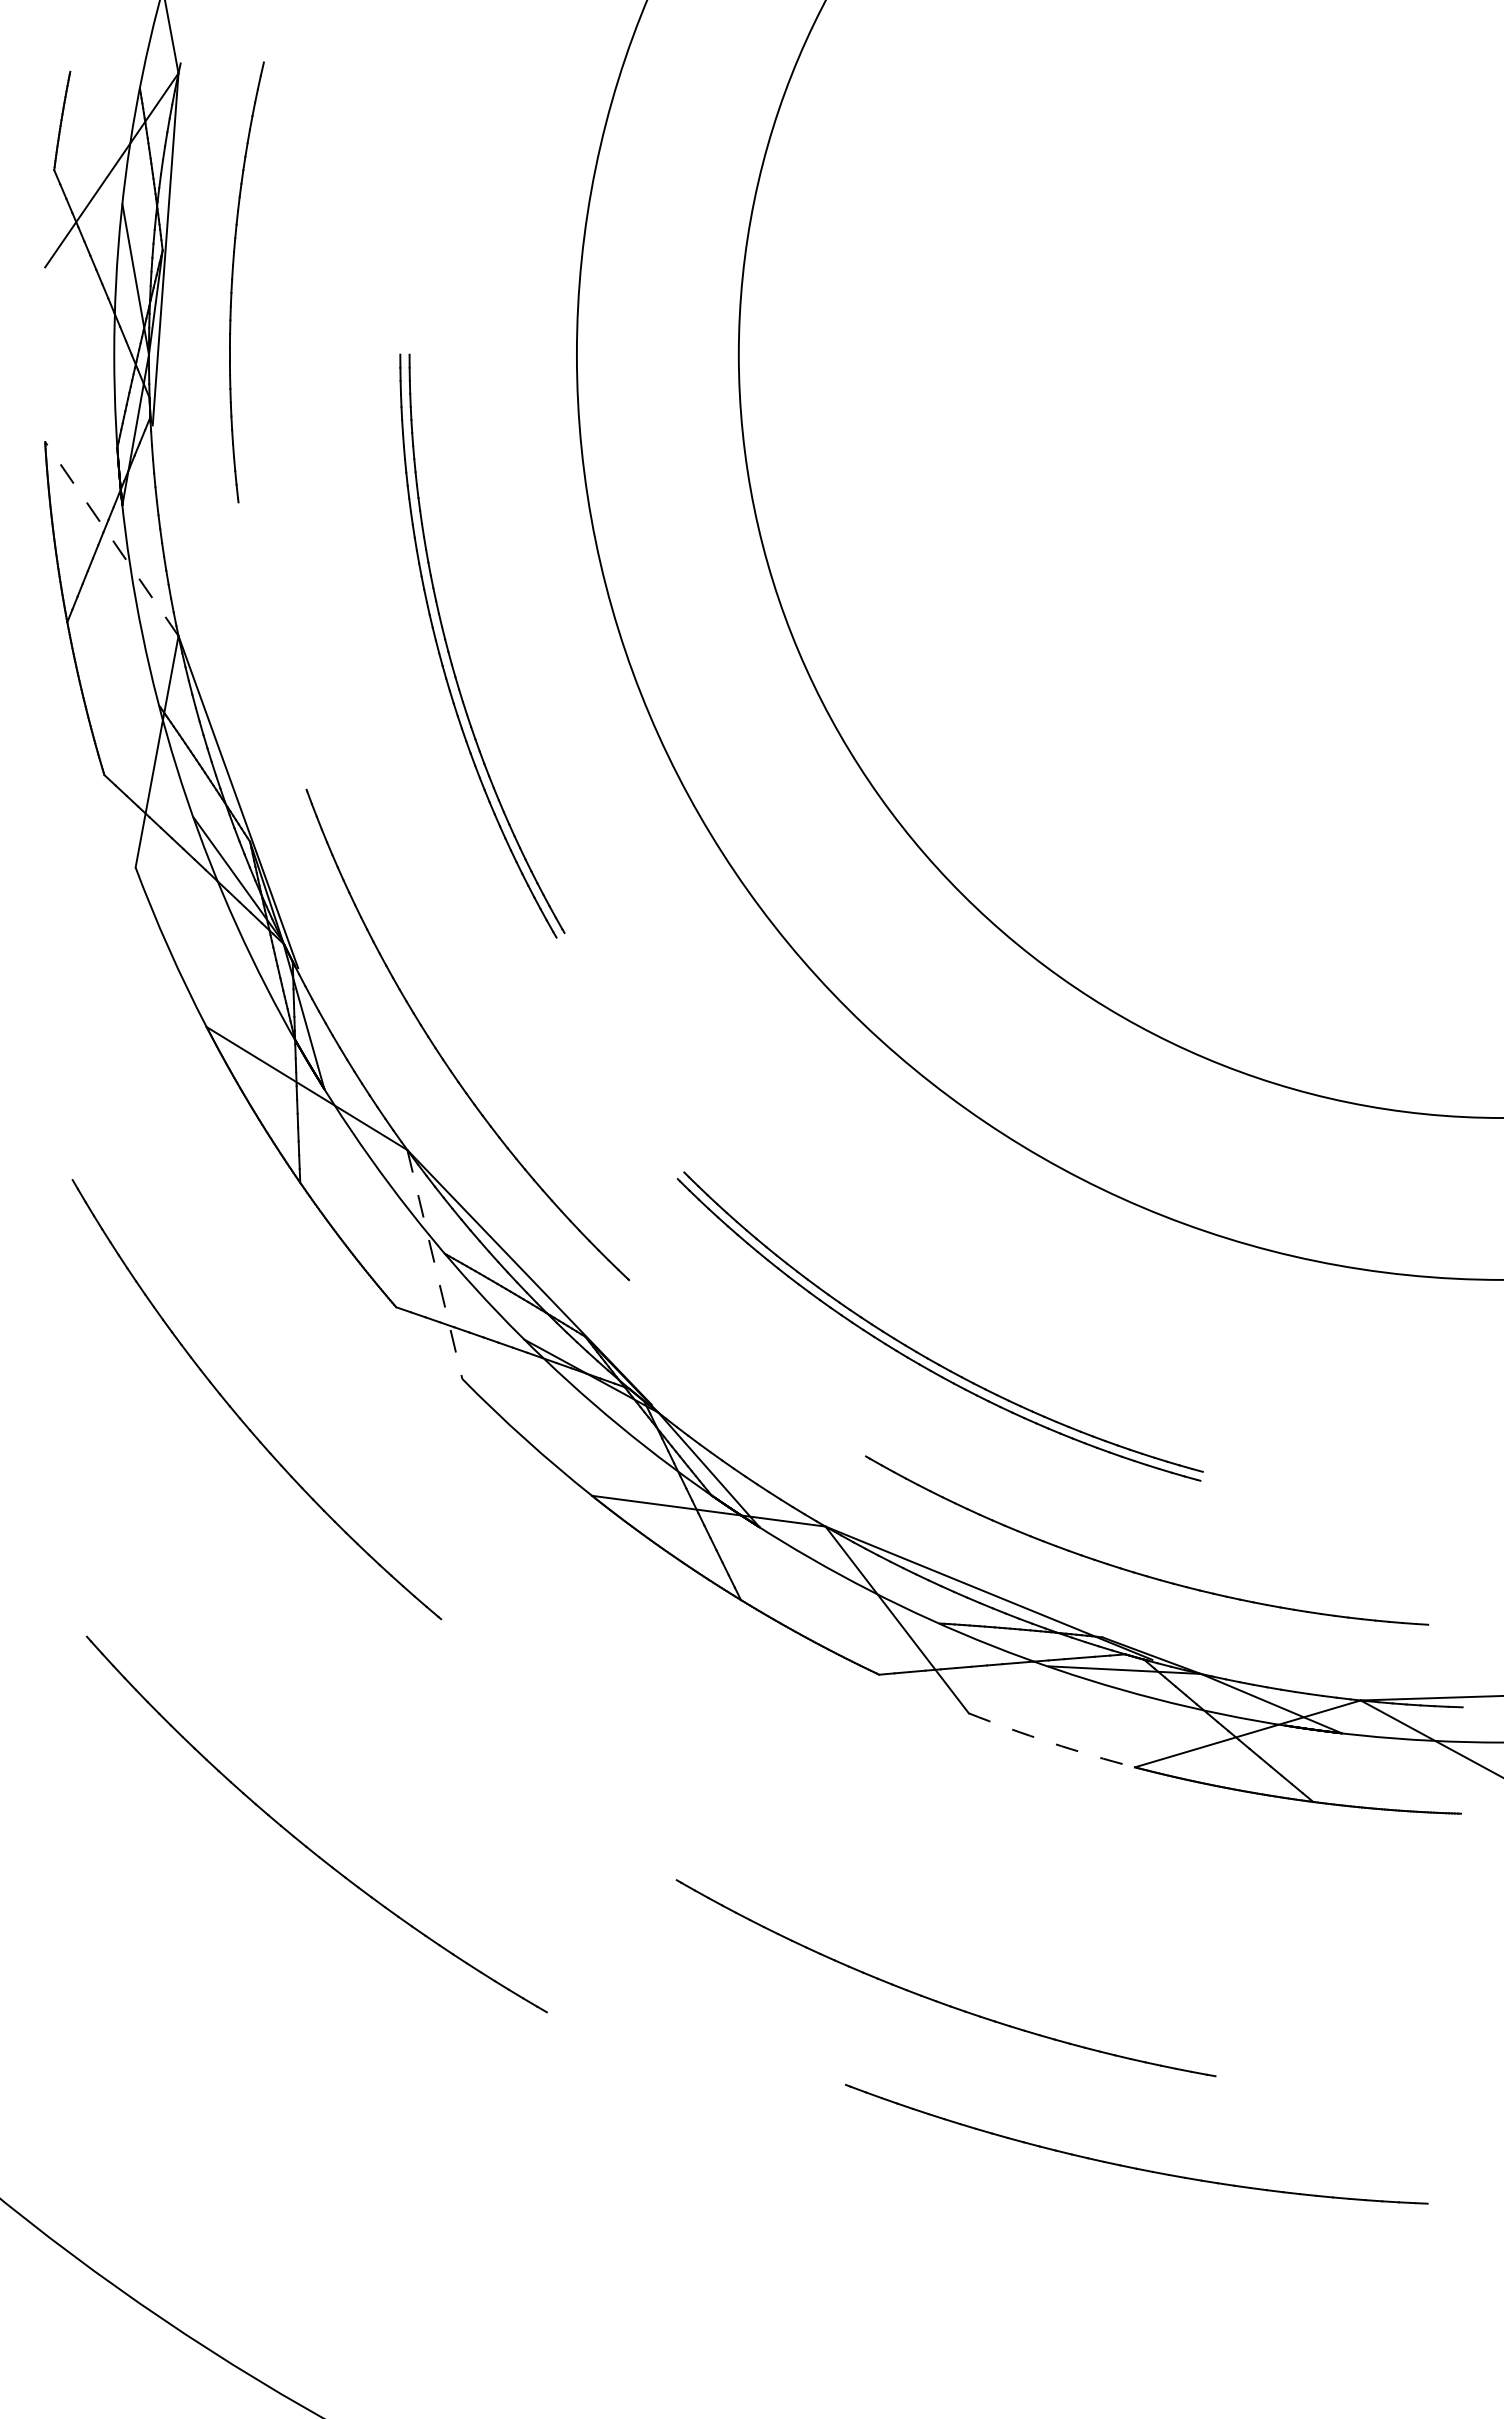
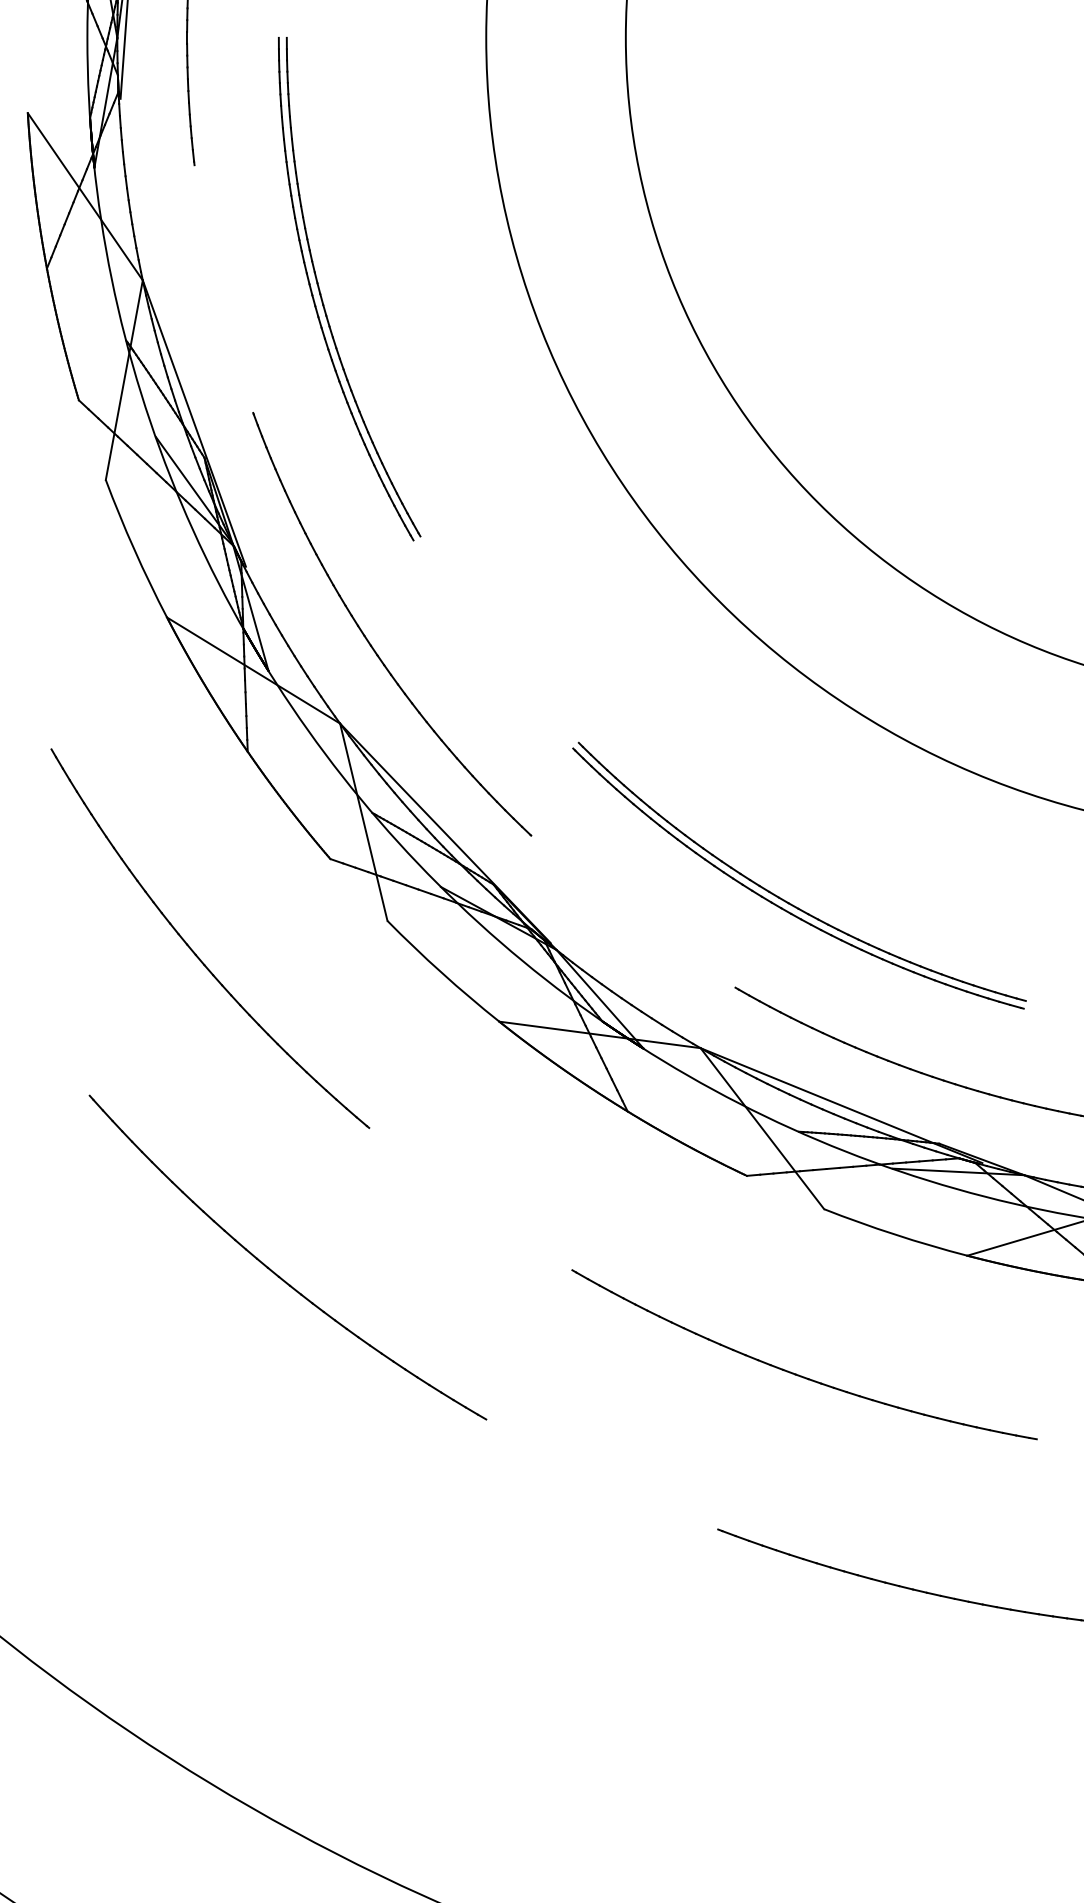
line: (111, 539) -> (85, 197), dashed -> solid
part: (450, 654) -> (322, 296), moved
line: (434, 1264) -> (363, 822), dashed -> solid
arc: (1051, 1742) -> (895, 1234), dashed -> solid
part: (300, 1840) -> (273, 1271), moved
part: (937, 2000) -> (797, 1373), moved

